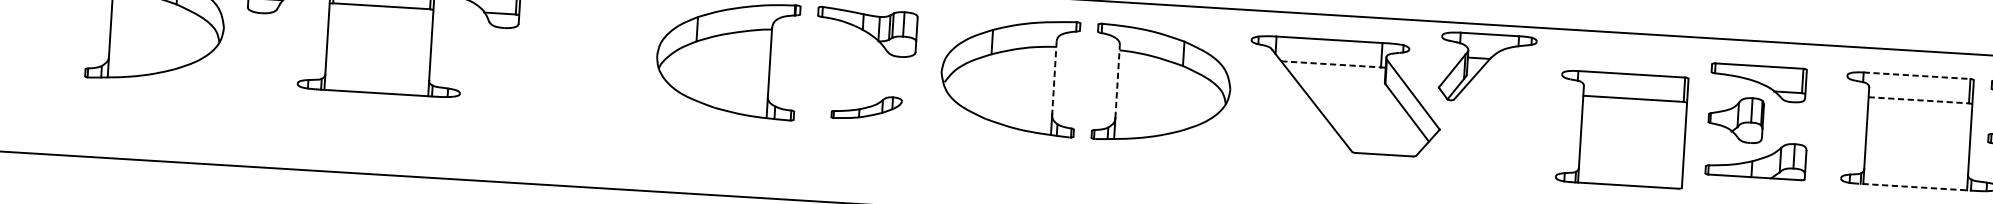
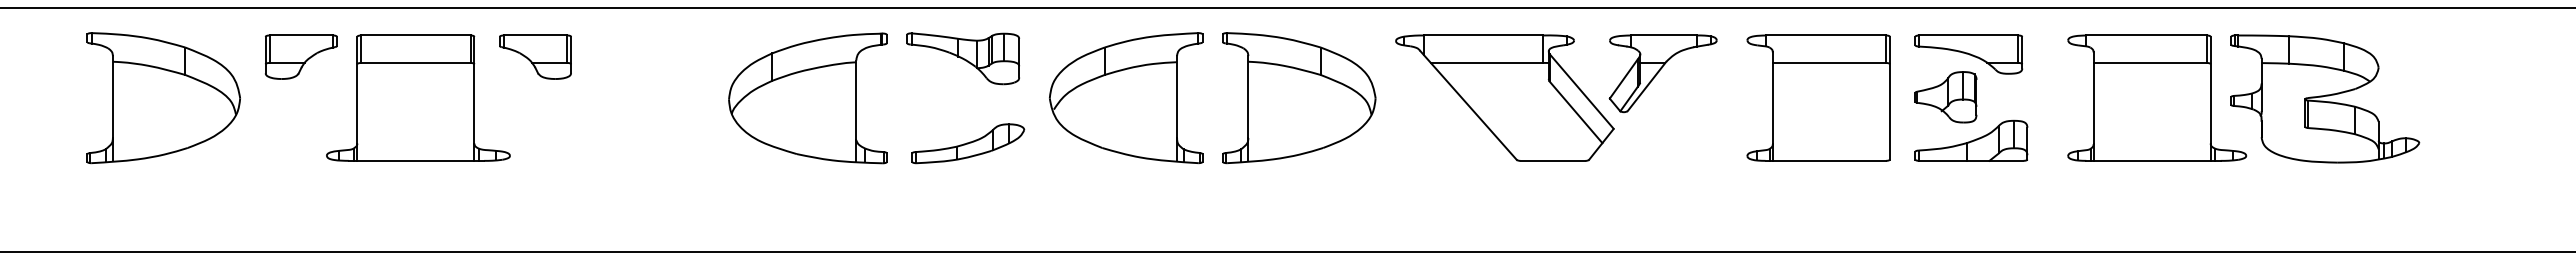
line: (1331, 63) -> (1487, 62), dashed -> solid
part: (1486, 68) -> (1662, 73), moved
line: (1917, 75) -> (2147, 35), dashed -> solid
line: (1054, 78) -> (1177, 97), dashed -> solid
line: (1117, 82) -> (1248, 97), dashed -> solid
line: (1919, 99) -> (2150, 62), dashed -> solid
part: (867, 107) -> (968, 143), size x1.43
part: (1621, 128) -> (1818, 97), moved
line: (1916, 186) -> (2153, 160), dashed -> solid

